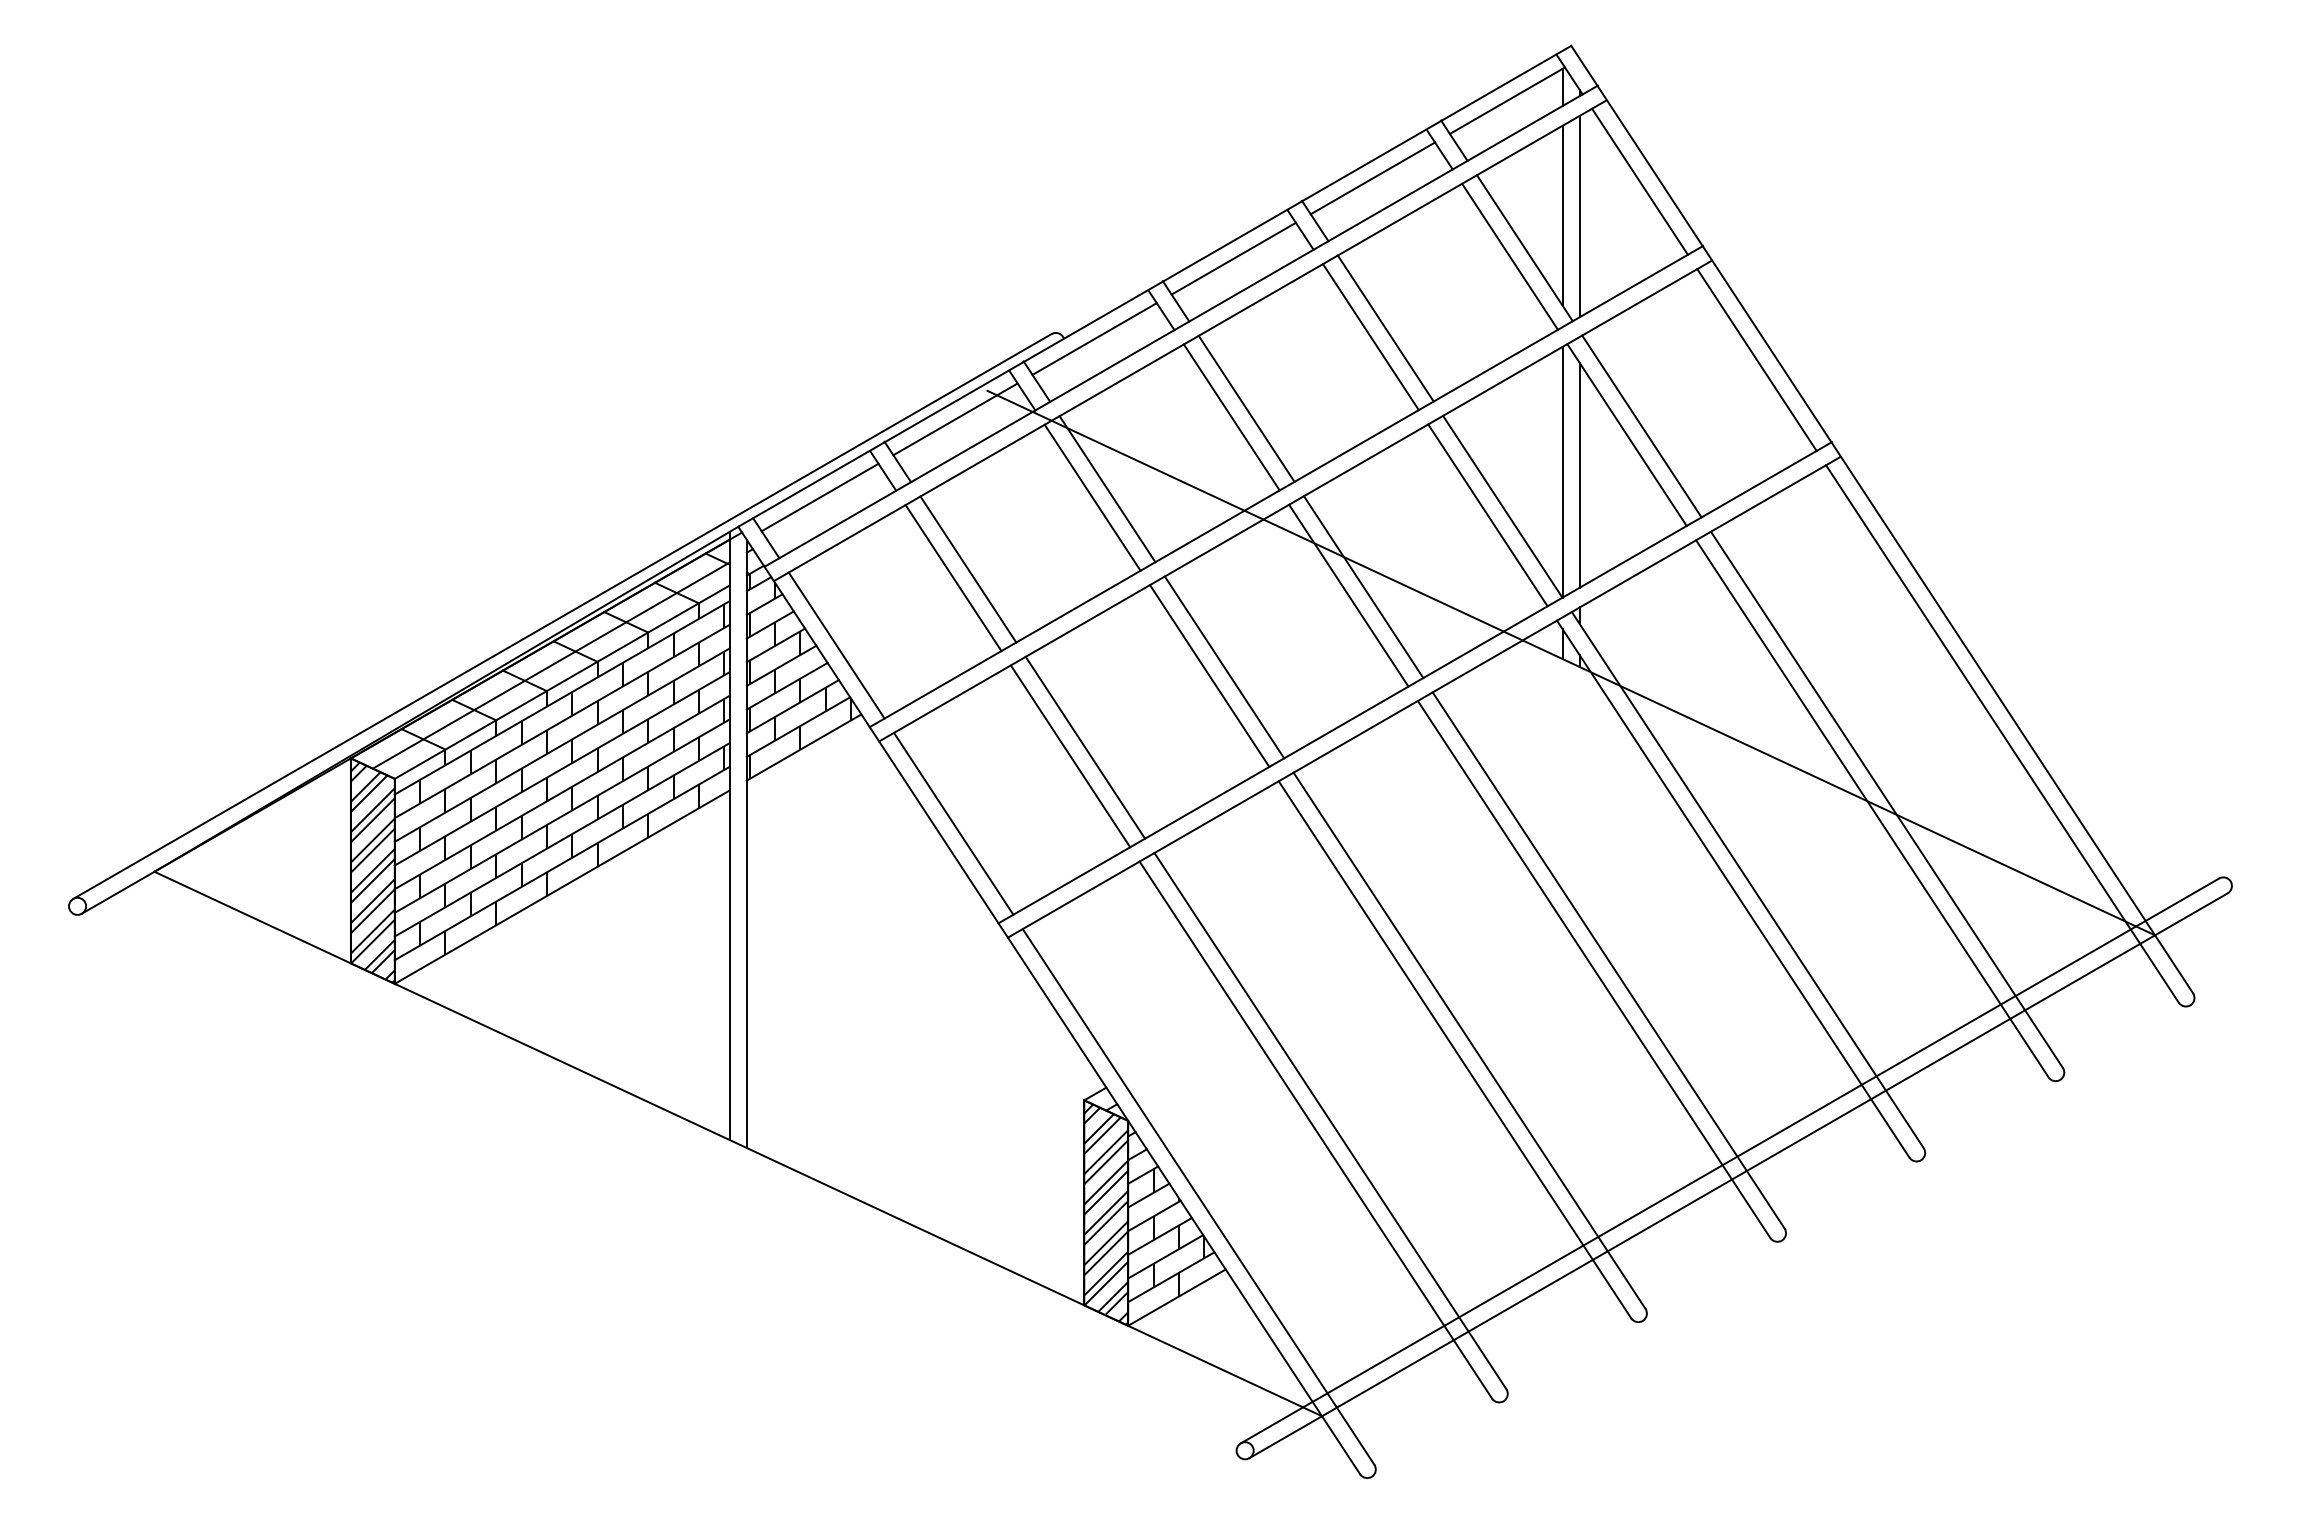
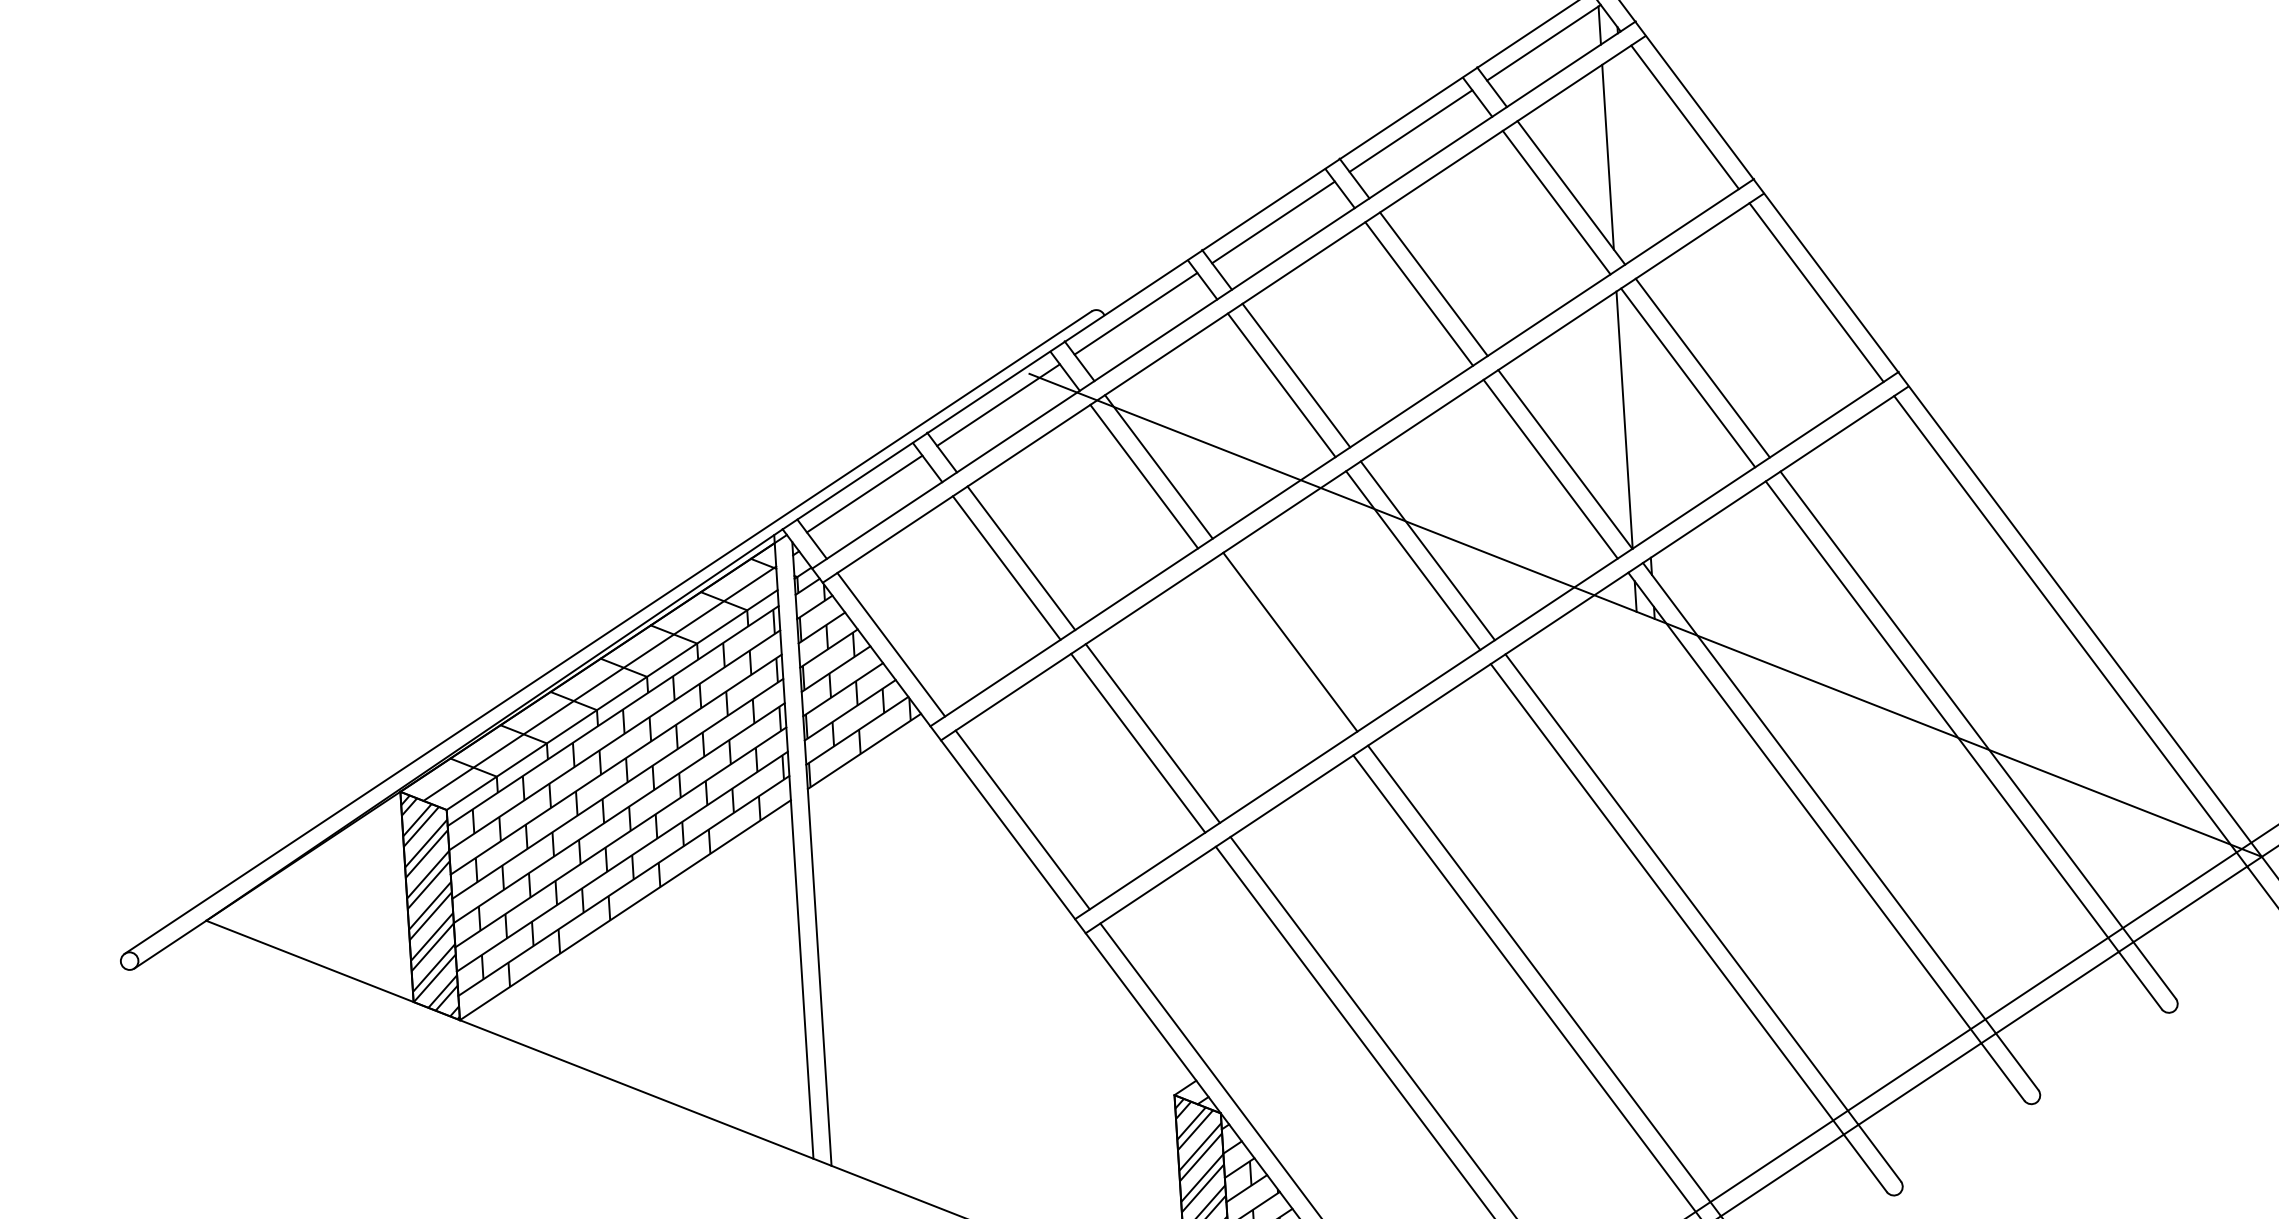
line: (1579, 216) -> (1625, 156), removed
line: (1579, 475) -> (1642, 422), removed
line: (1209, 675) -> (1275, 651), removed

